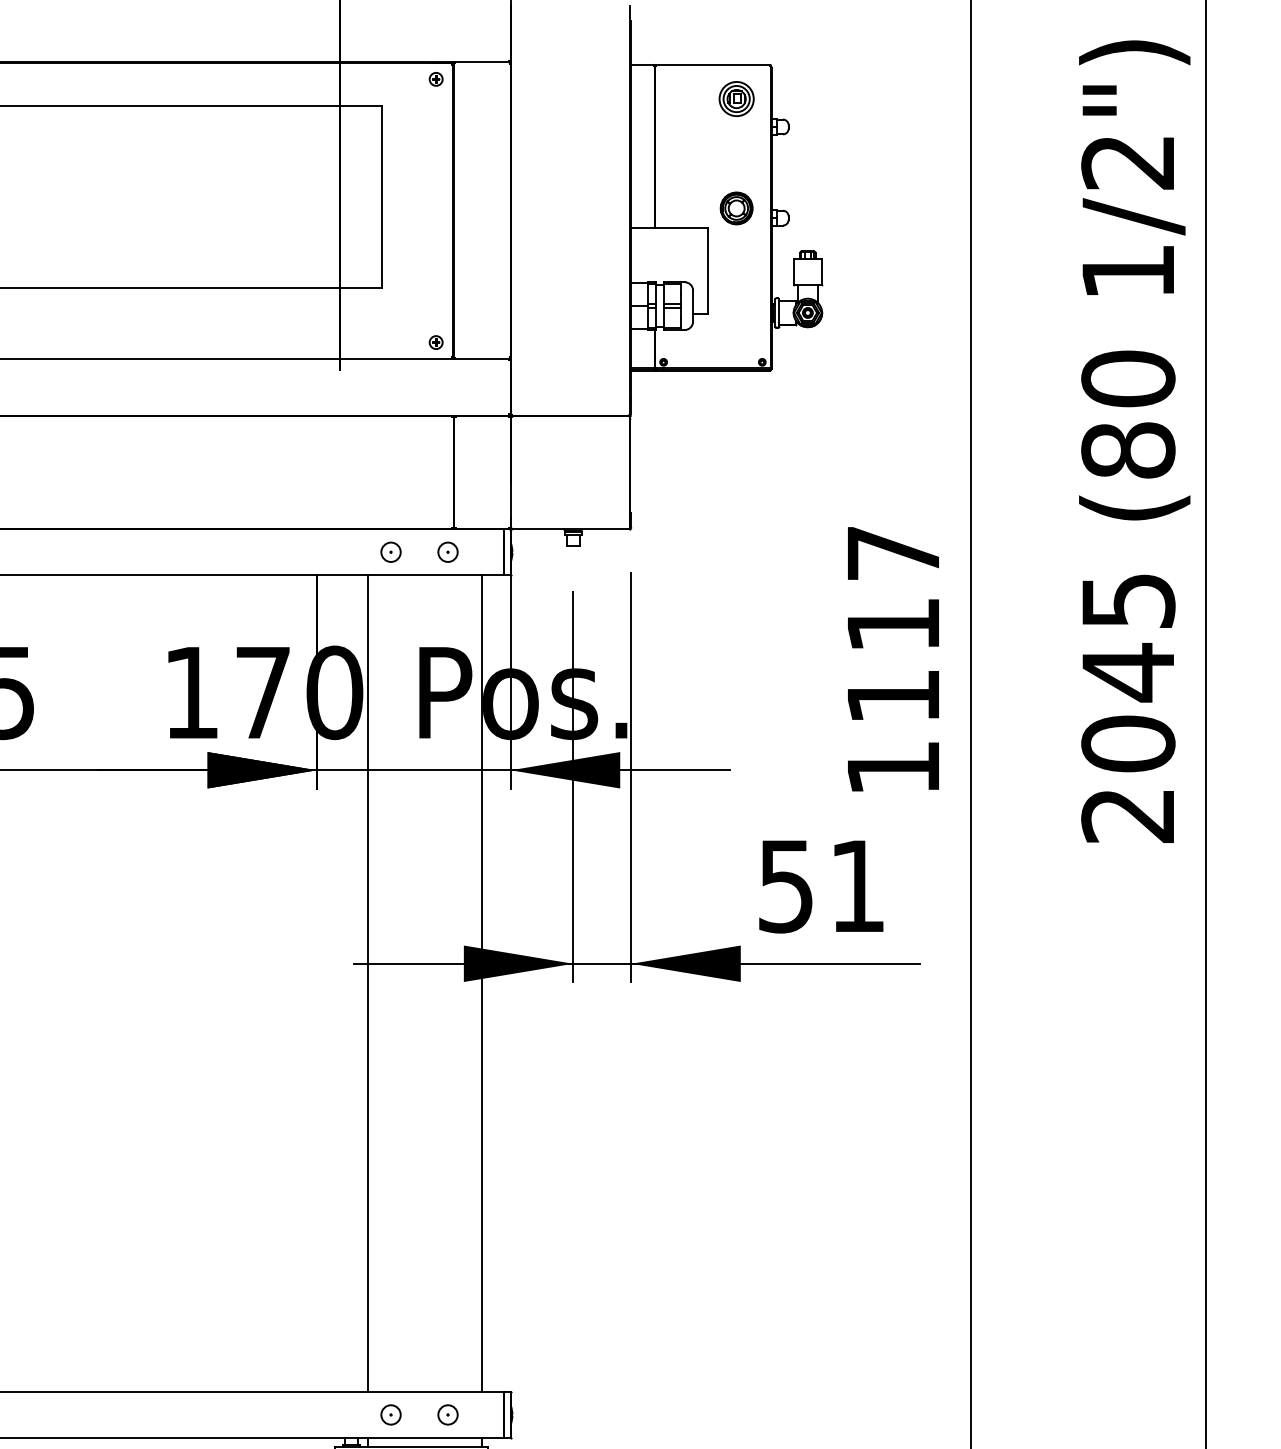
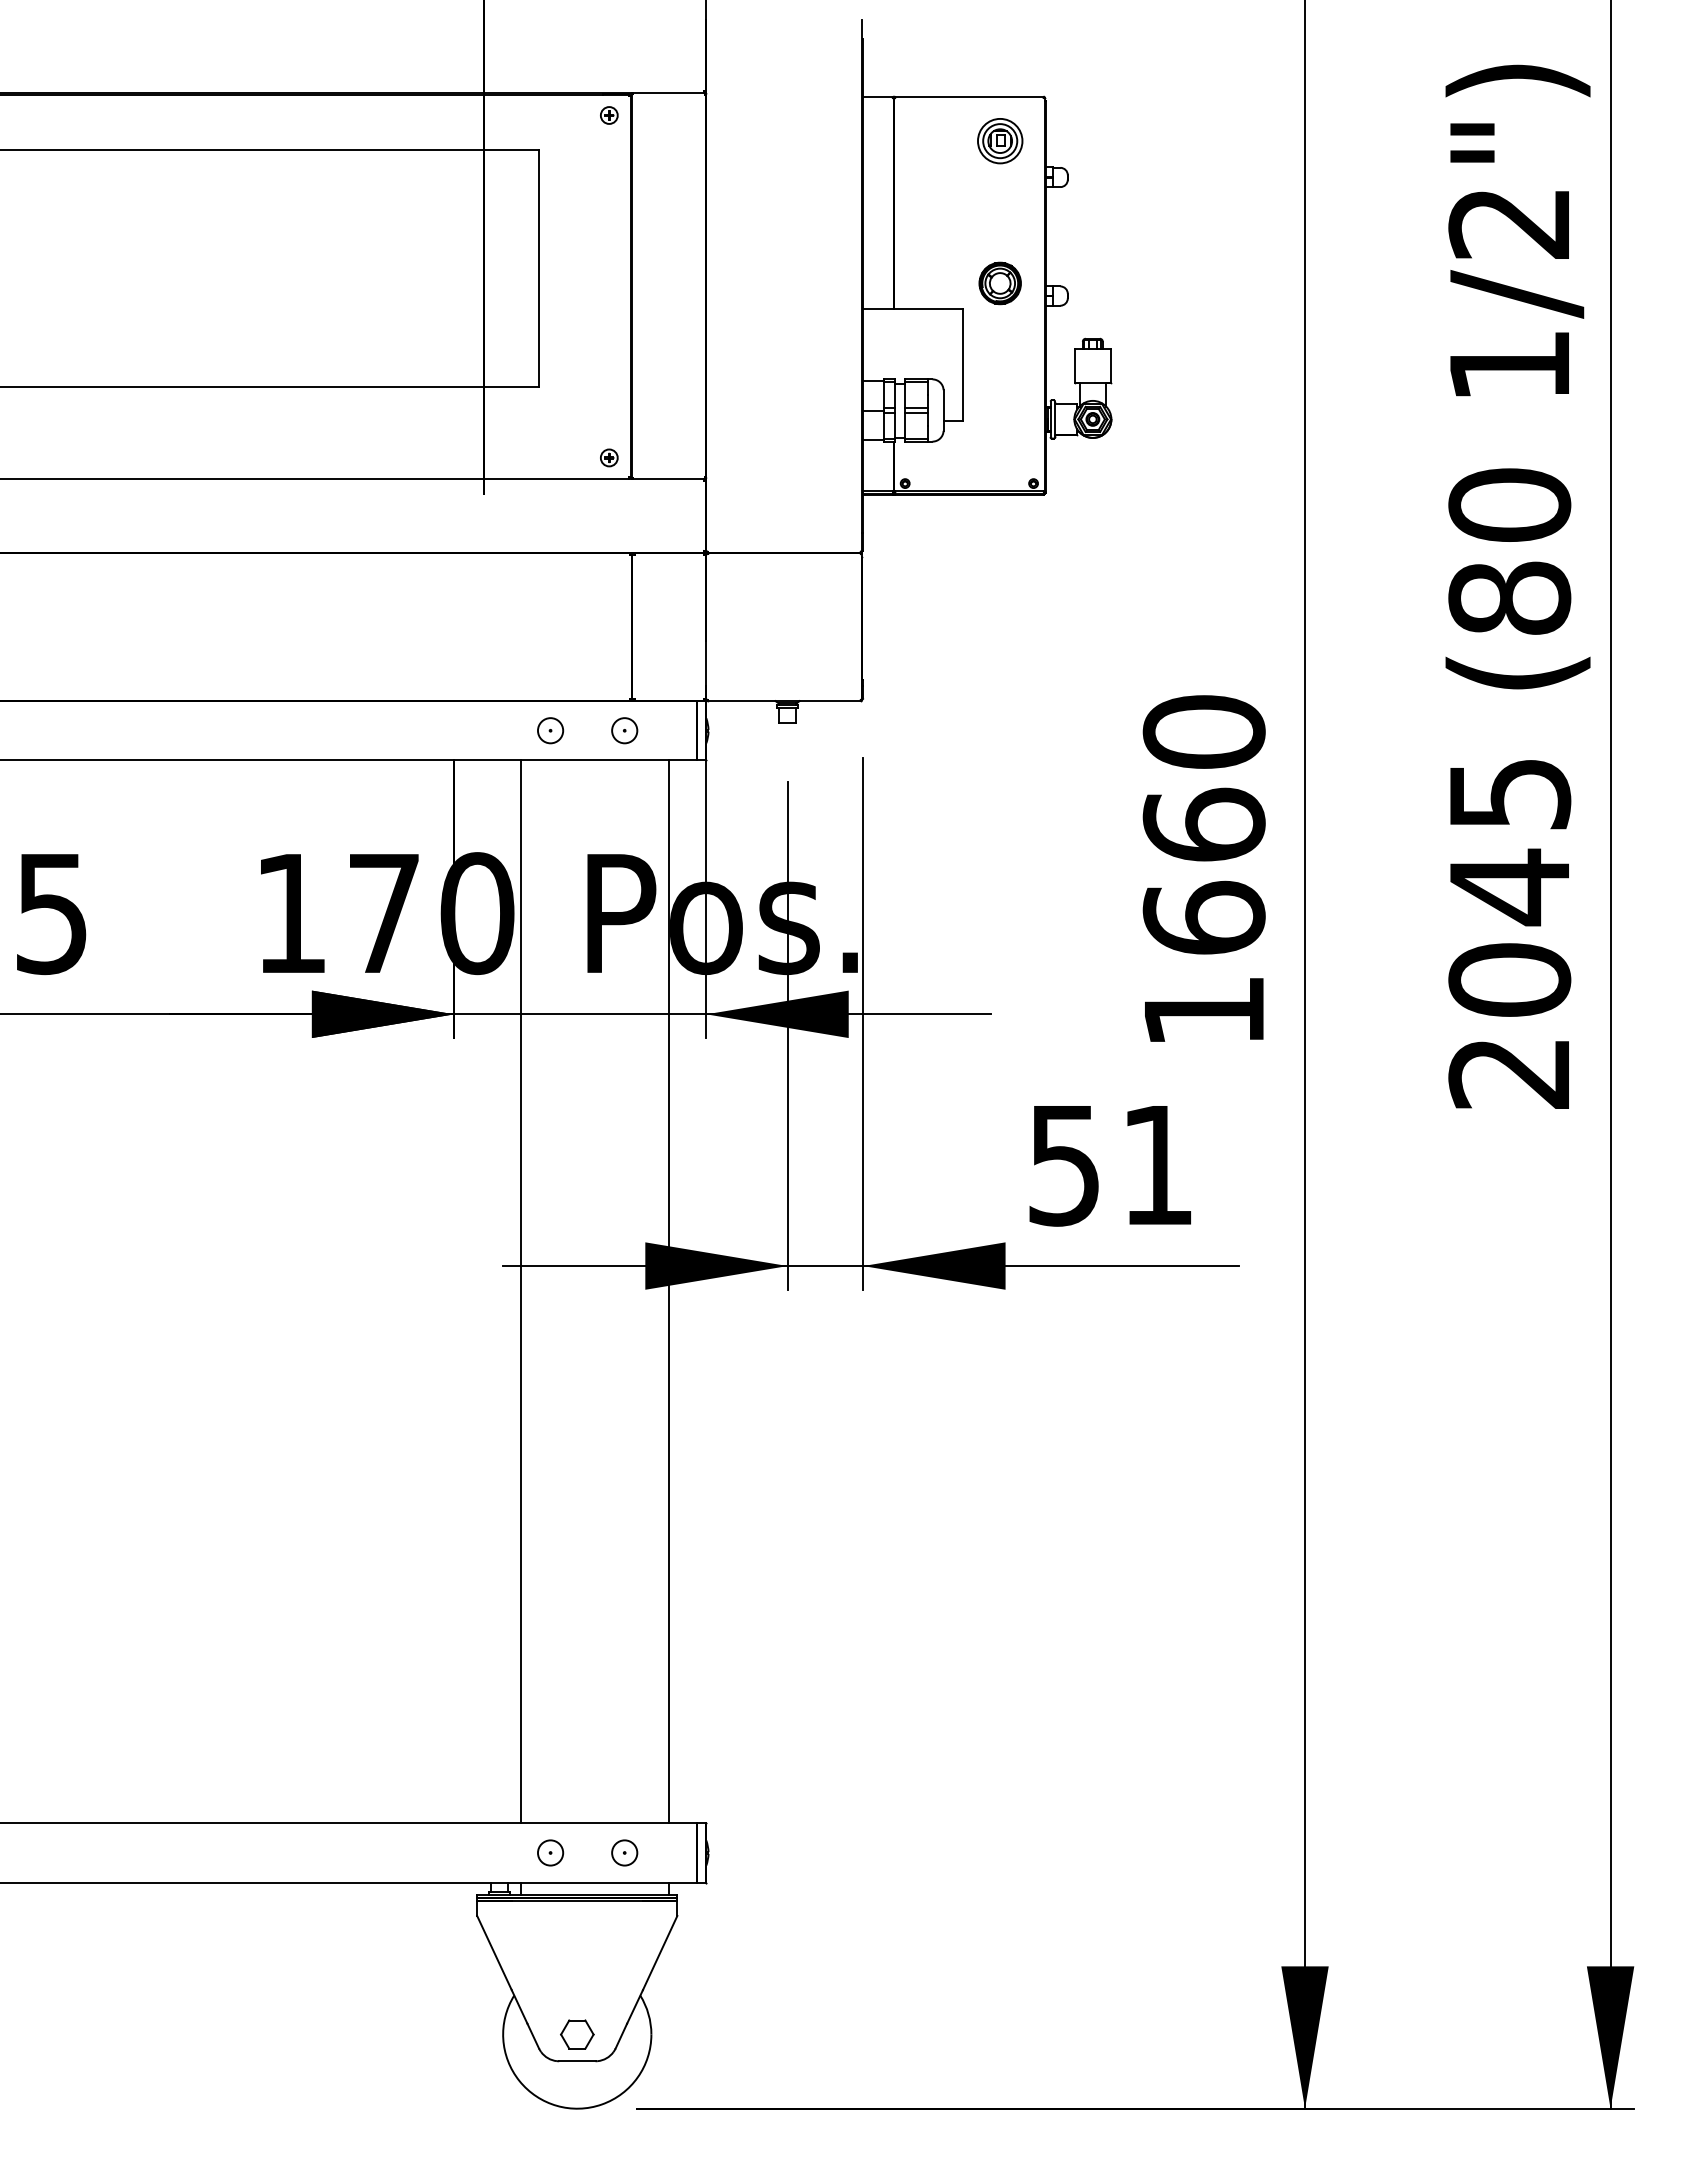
text: (892, 624) -> (1203, 824), 1117 -> 1660

